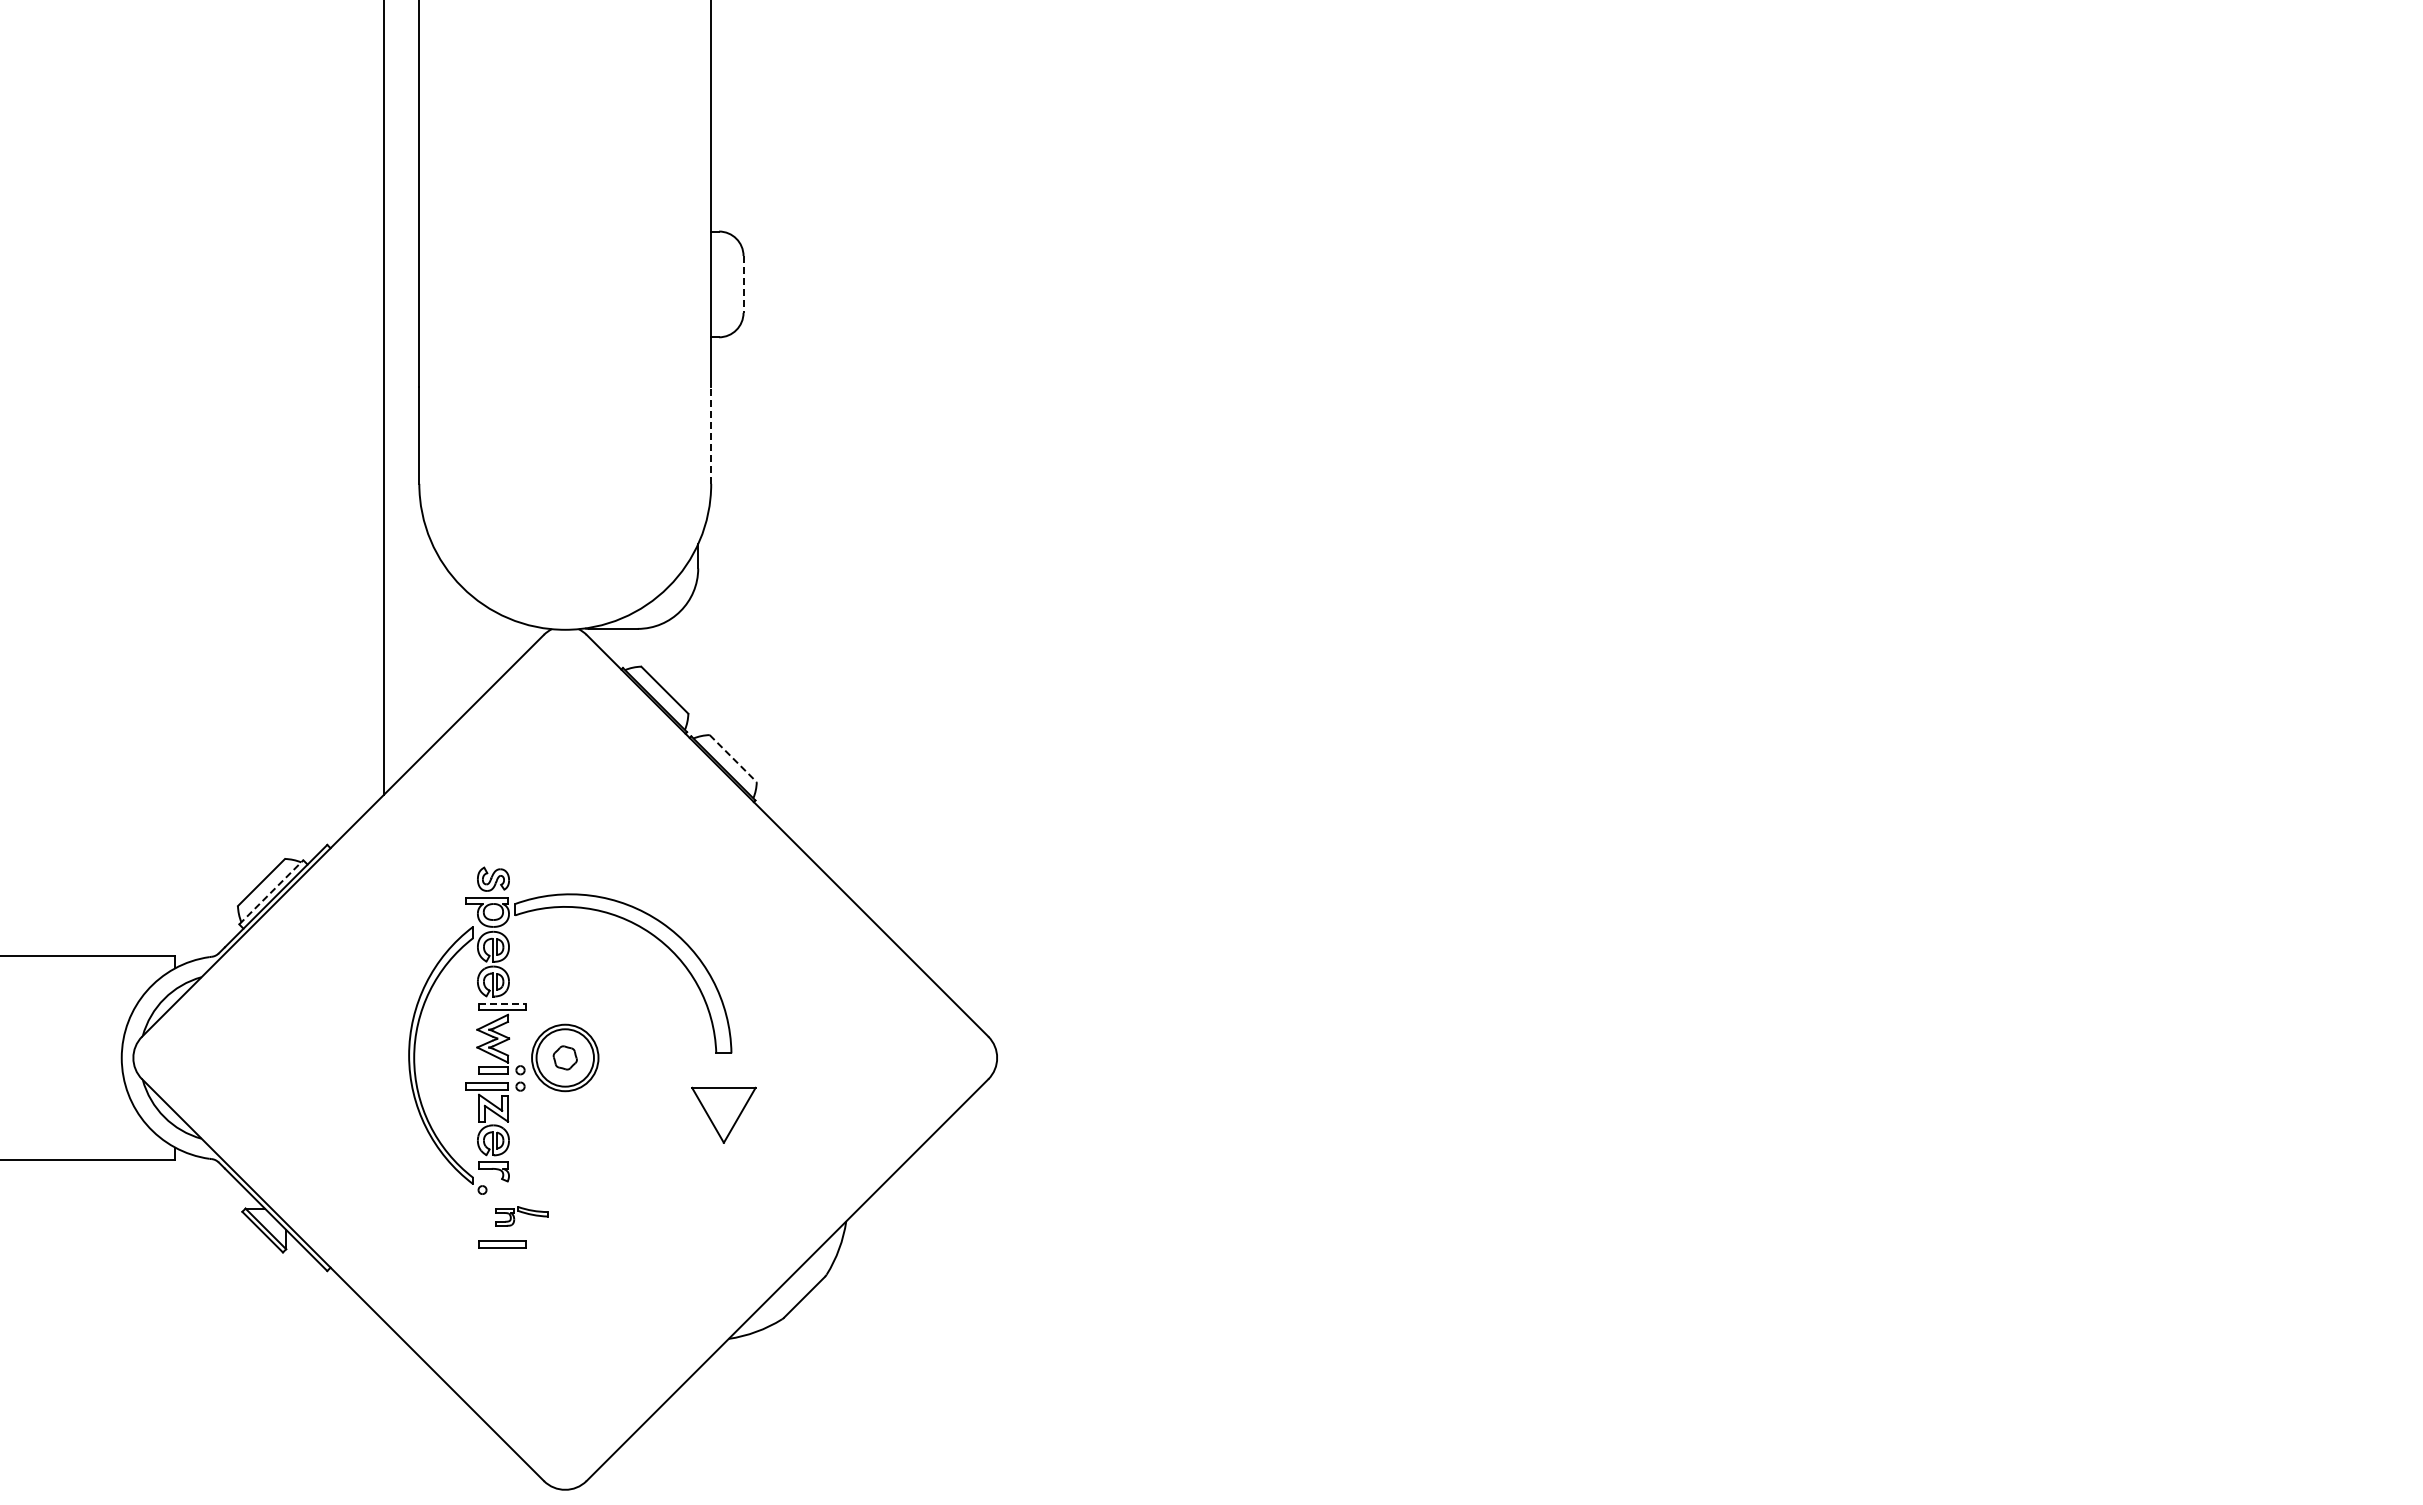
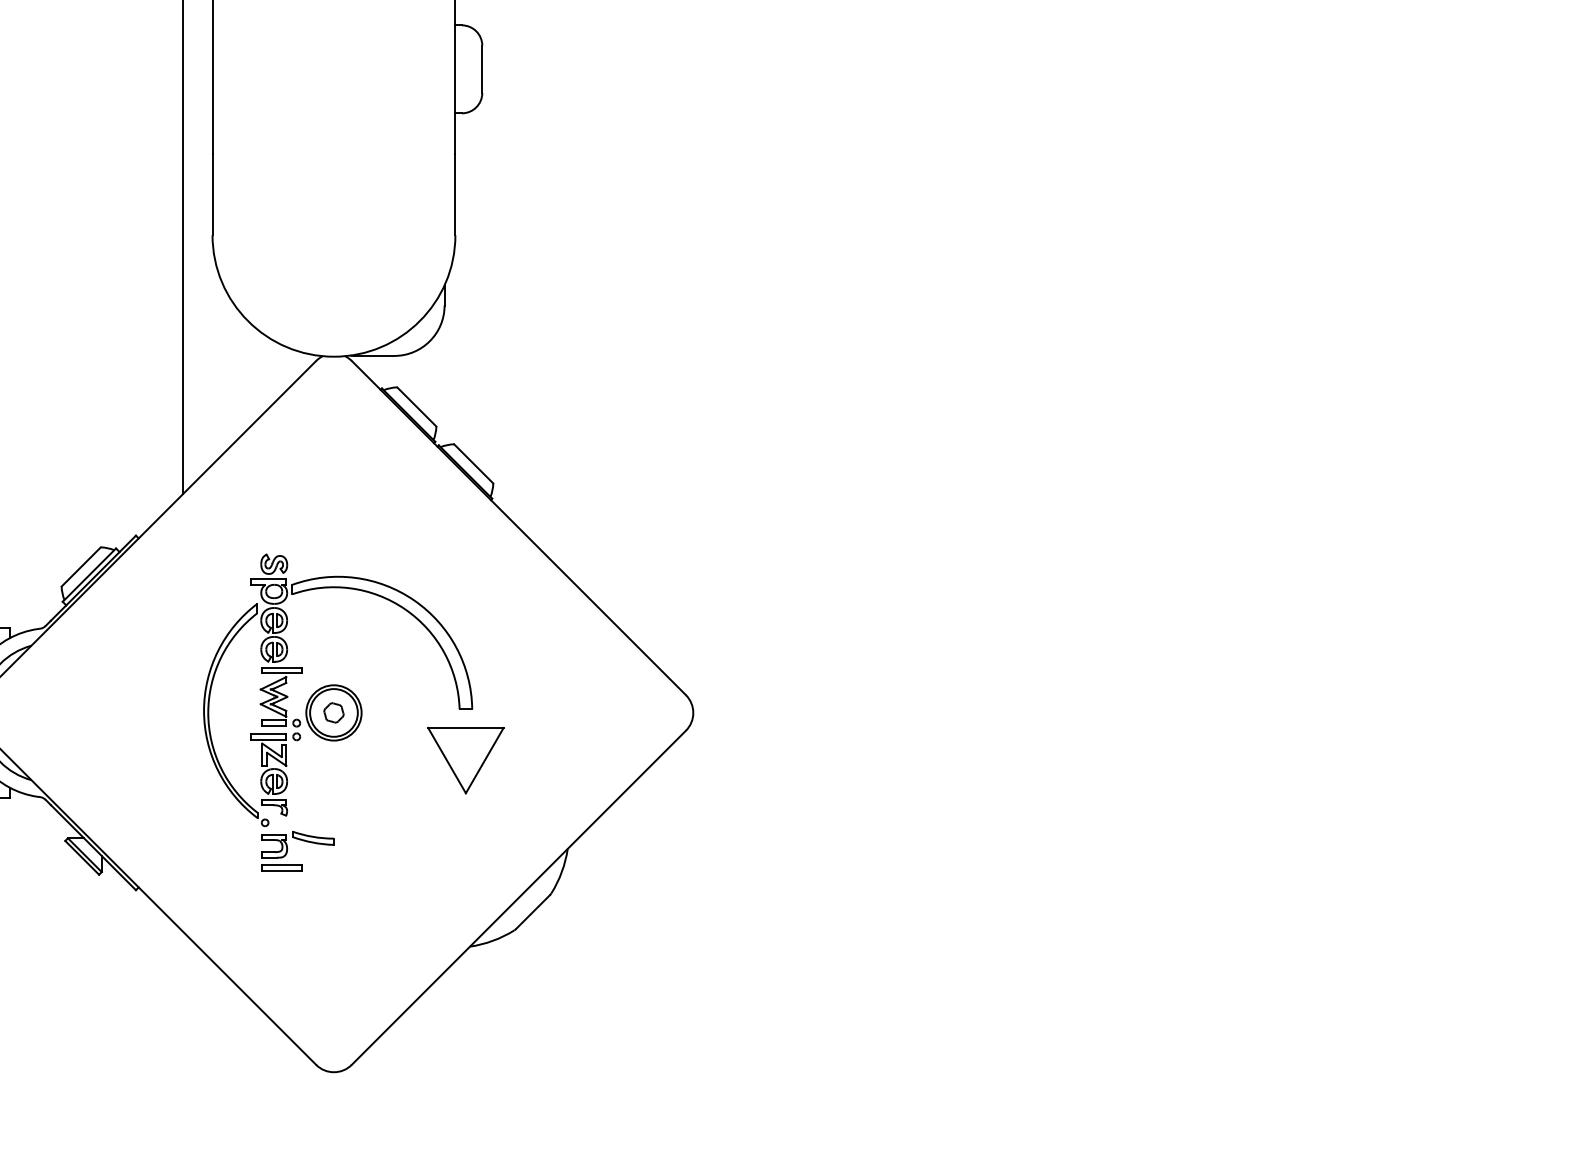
line: (743, 284) -> (482, 69), dashed -> solid
line: (711, 435) -> (455, 195), dashed -> solid
line: (733, 758) -> (473, 463), dashed -> solid
line: (271, 892) -> (89, 575), dashed -> solid
line: (502, 1003) -> (281, 667), dashed -> solid
part: (723, 1115) -> (465, 760), size x1.43
part: (521, 1216) -> (297, 844), size x1.67

